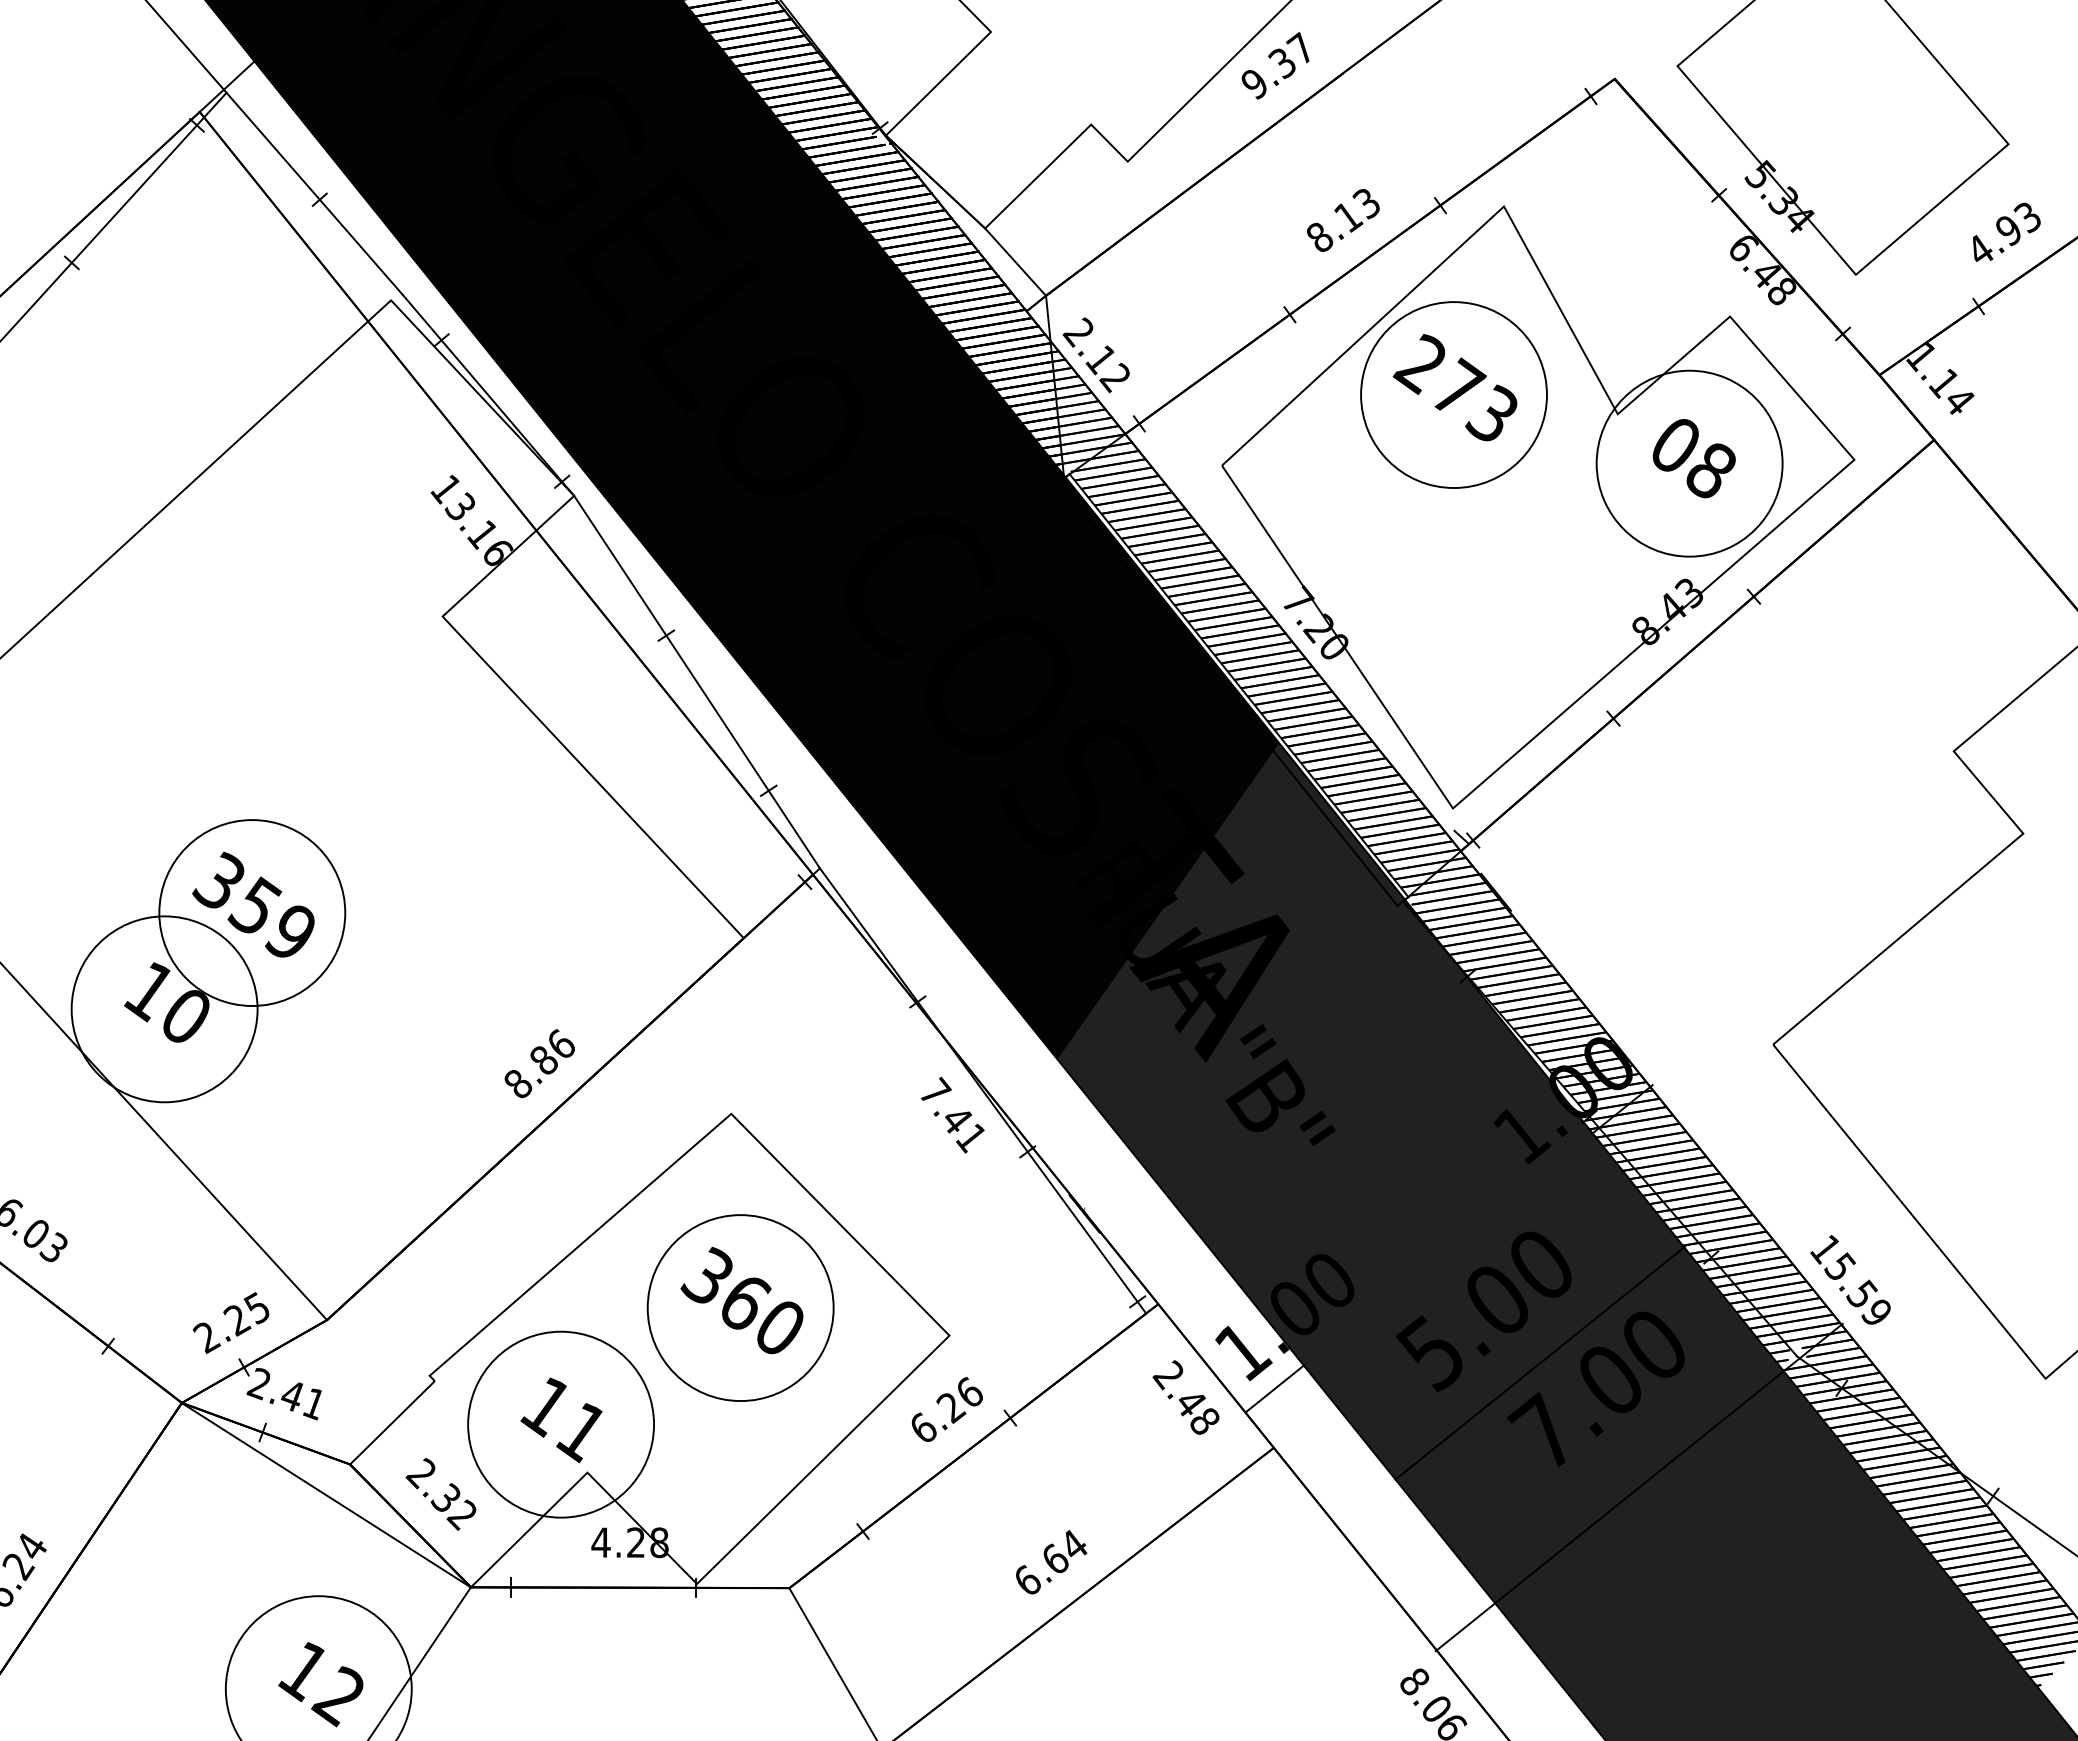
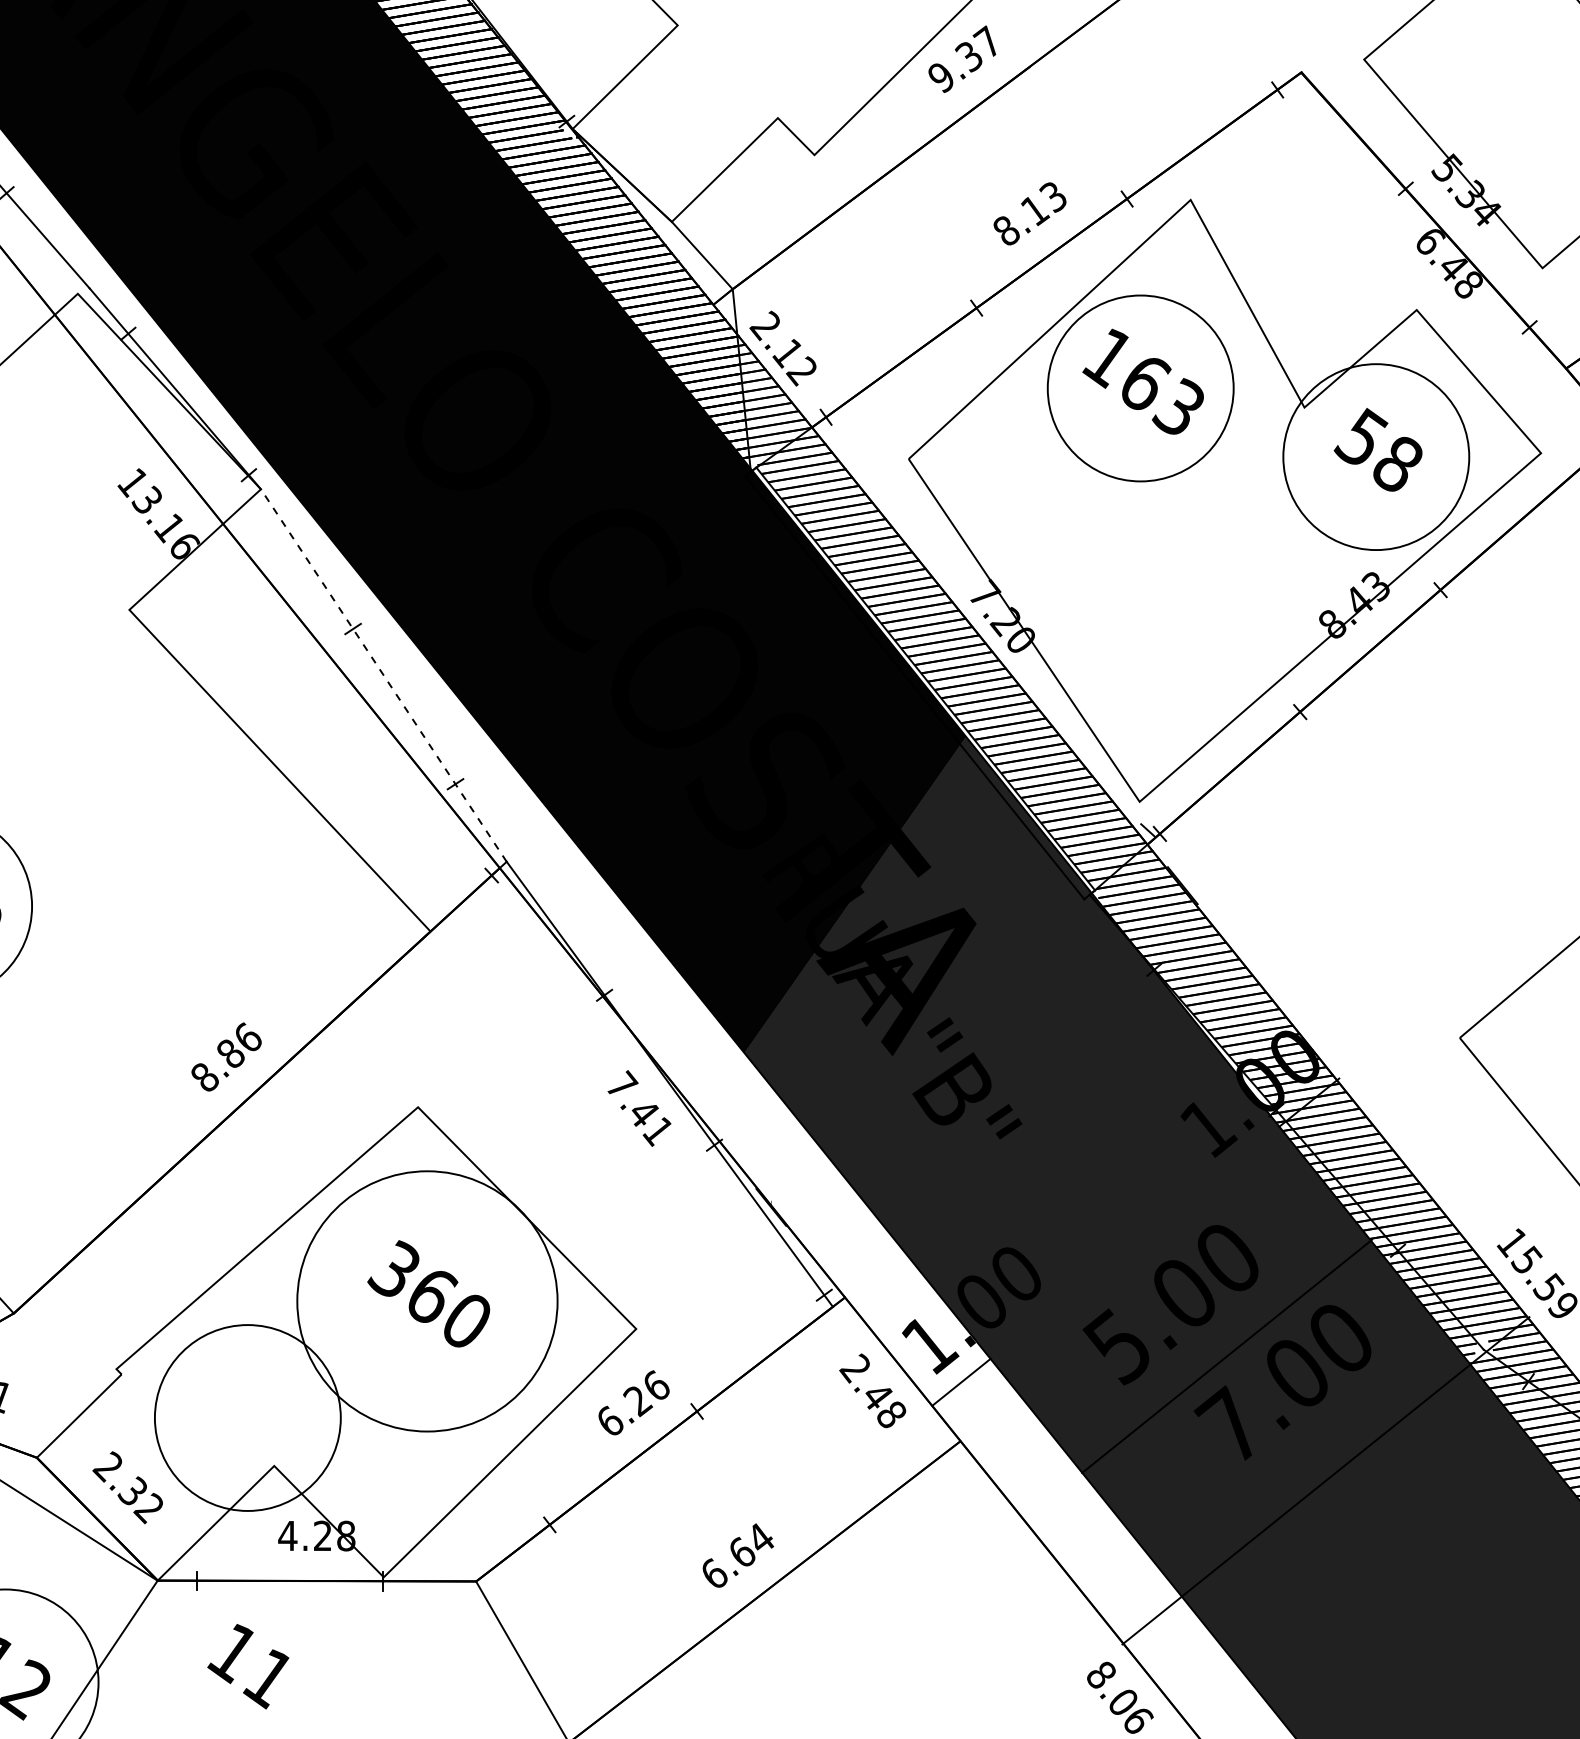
text: (1439, 375) -> (1126, 368), 273 -> 163
text: (1674, 442) -> (1361, 435), 08 -> 58
line: (696, 681) -> (383, 674), solid -> dashed
circle: (740, 1308) -> (427, 1301), size x1.4
text: (561, 1420) -> (248, 1666), moved

